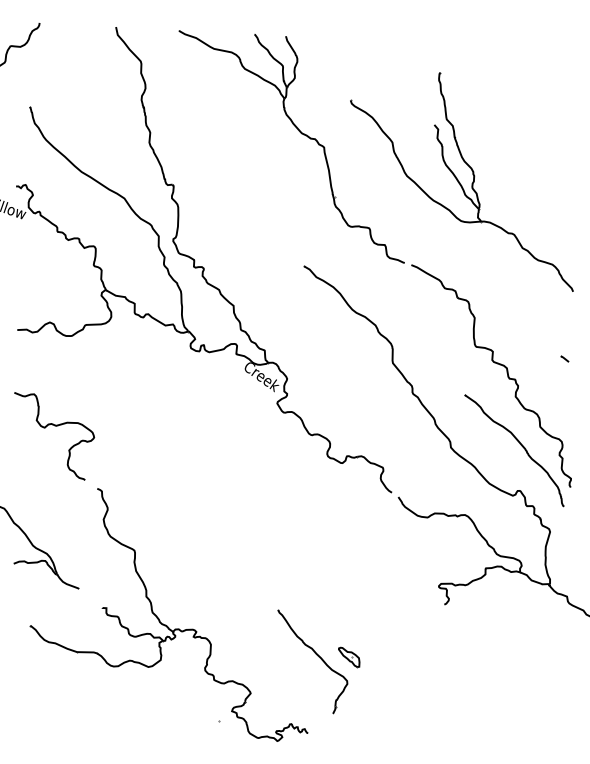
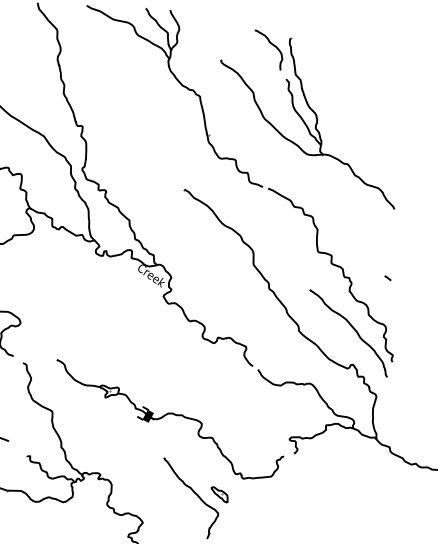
part: (416, 81) -> (272, 45), added
part: (564, 358) -> (387, 277), moved
part: (285, 560) -> (169, 419), added

